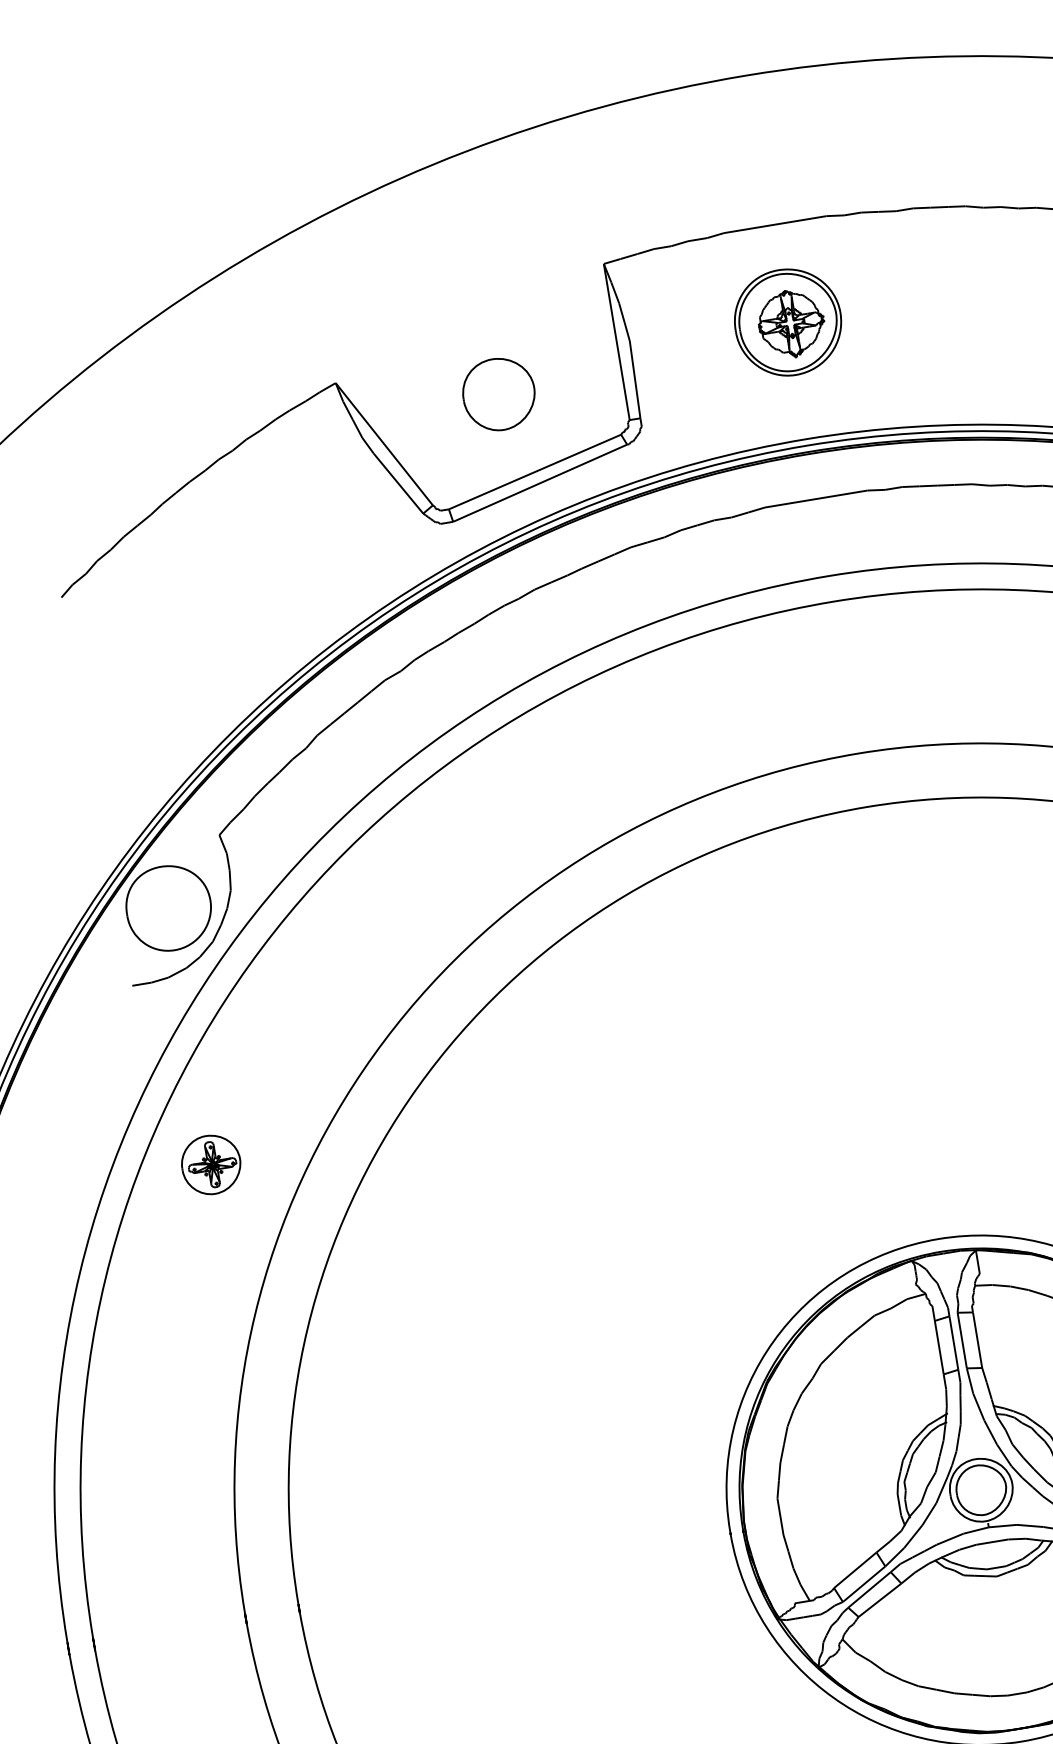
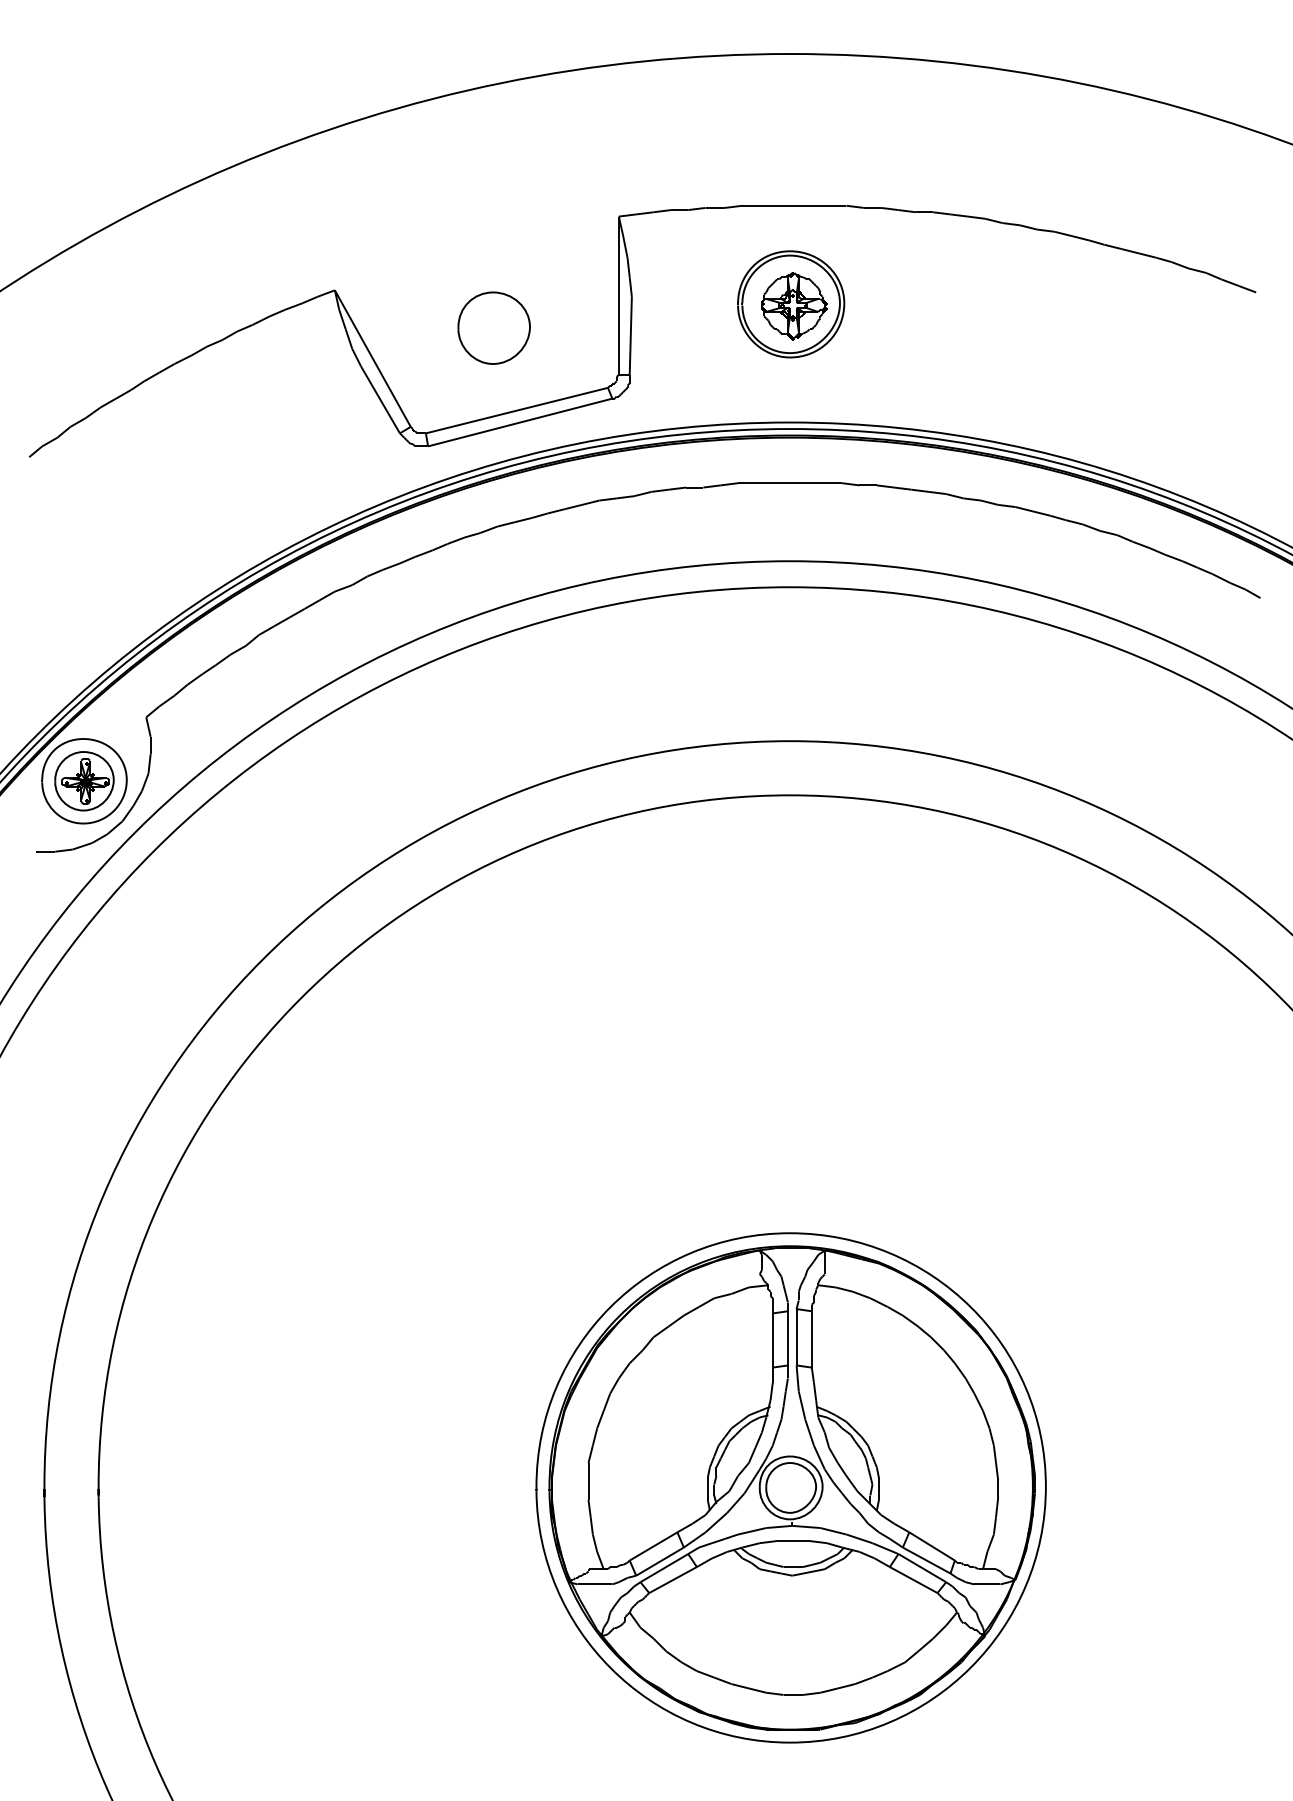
part: (211, 1165) -> (84, 781), moved

